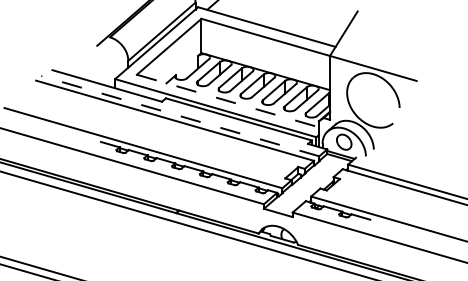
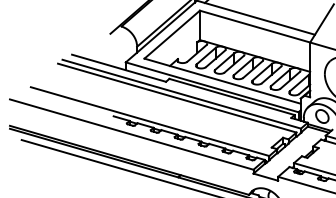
line: (227, 101) -> (222, 81), dashed -> solid
line: (180, 116) -> (181, 94), dashed -> solid

